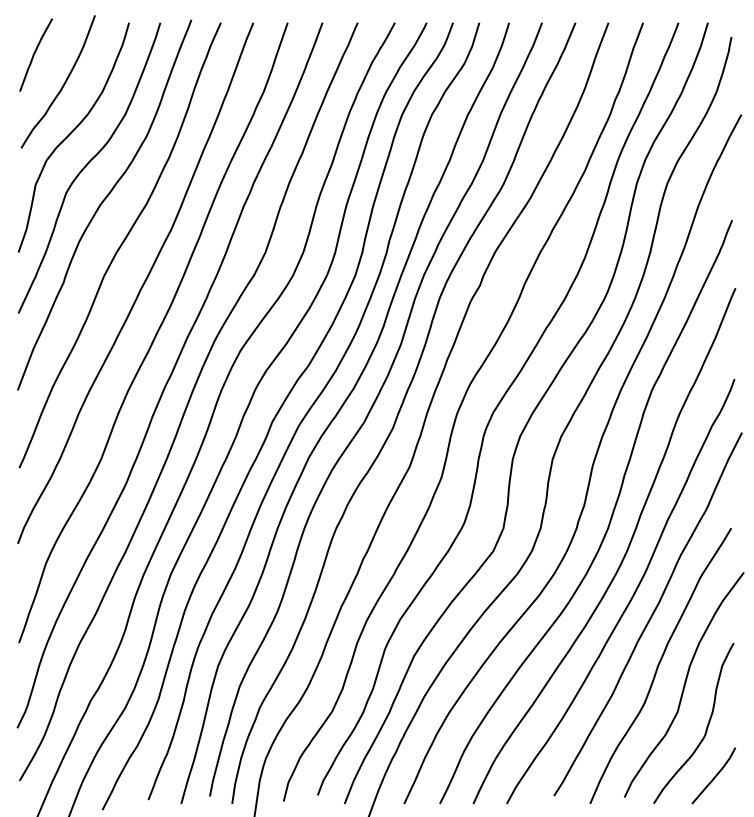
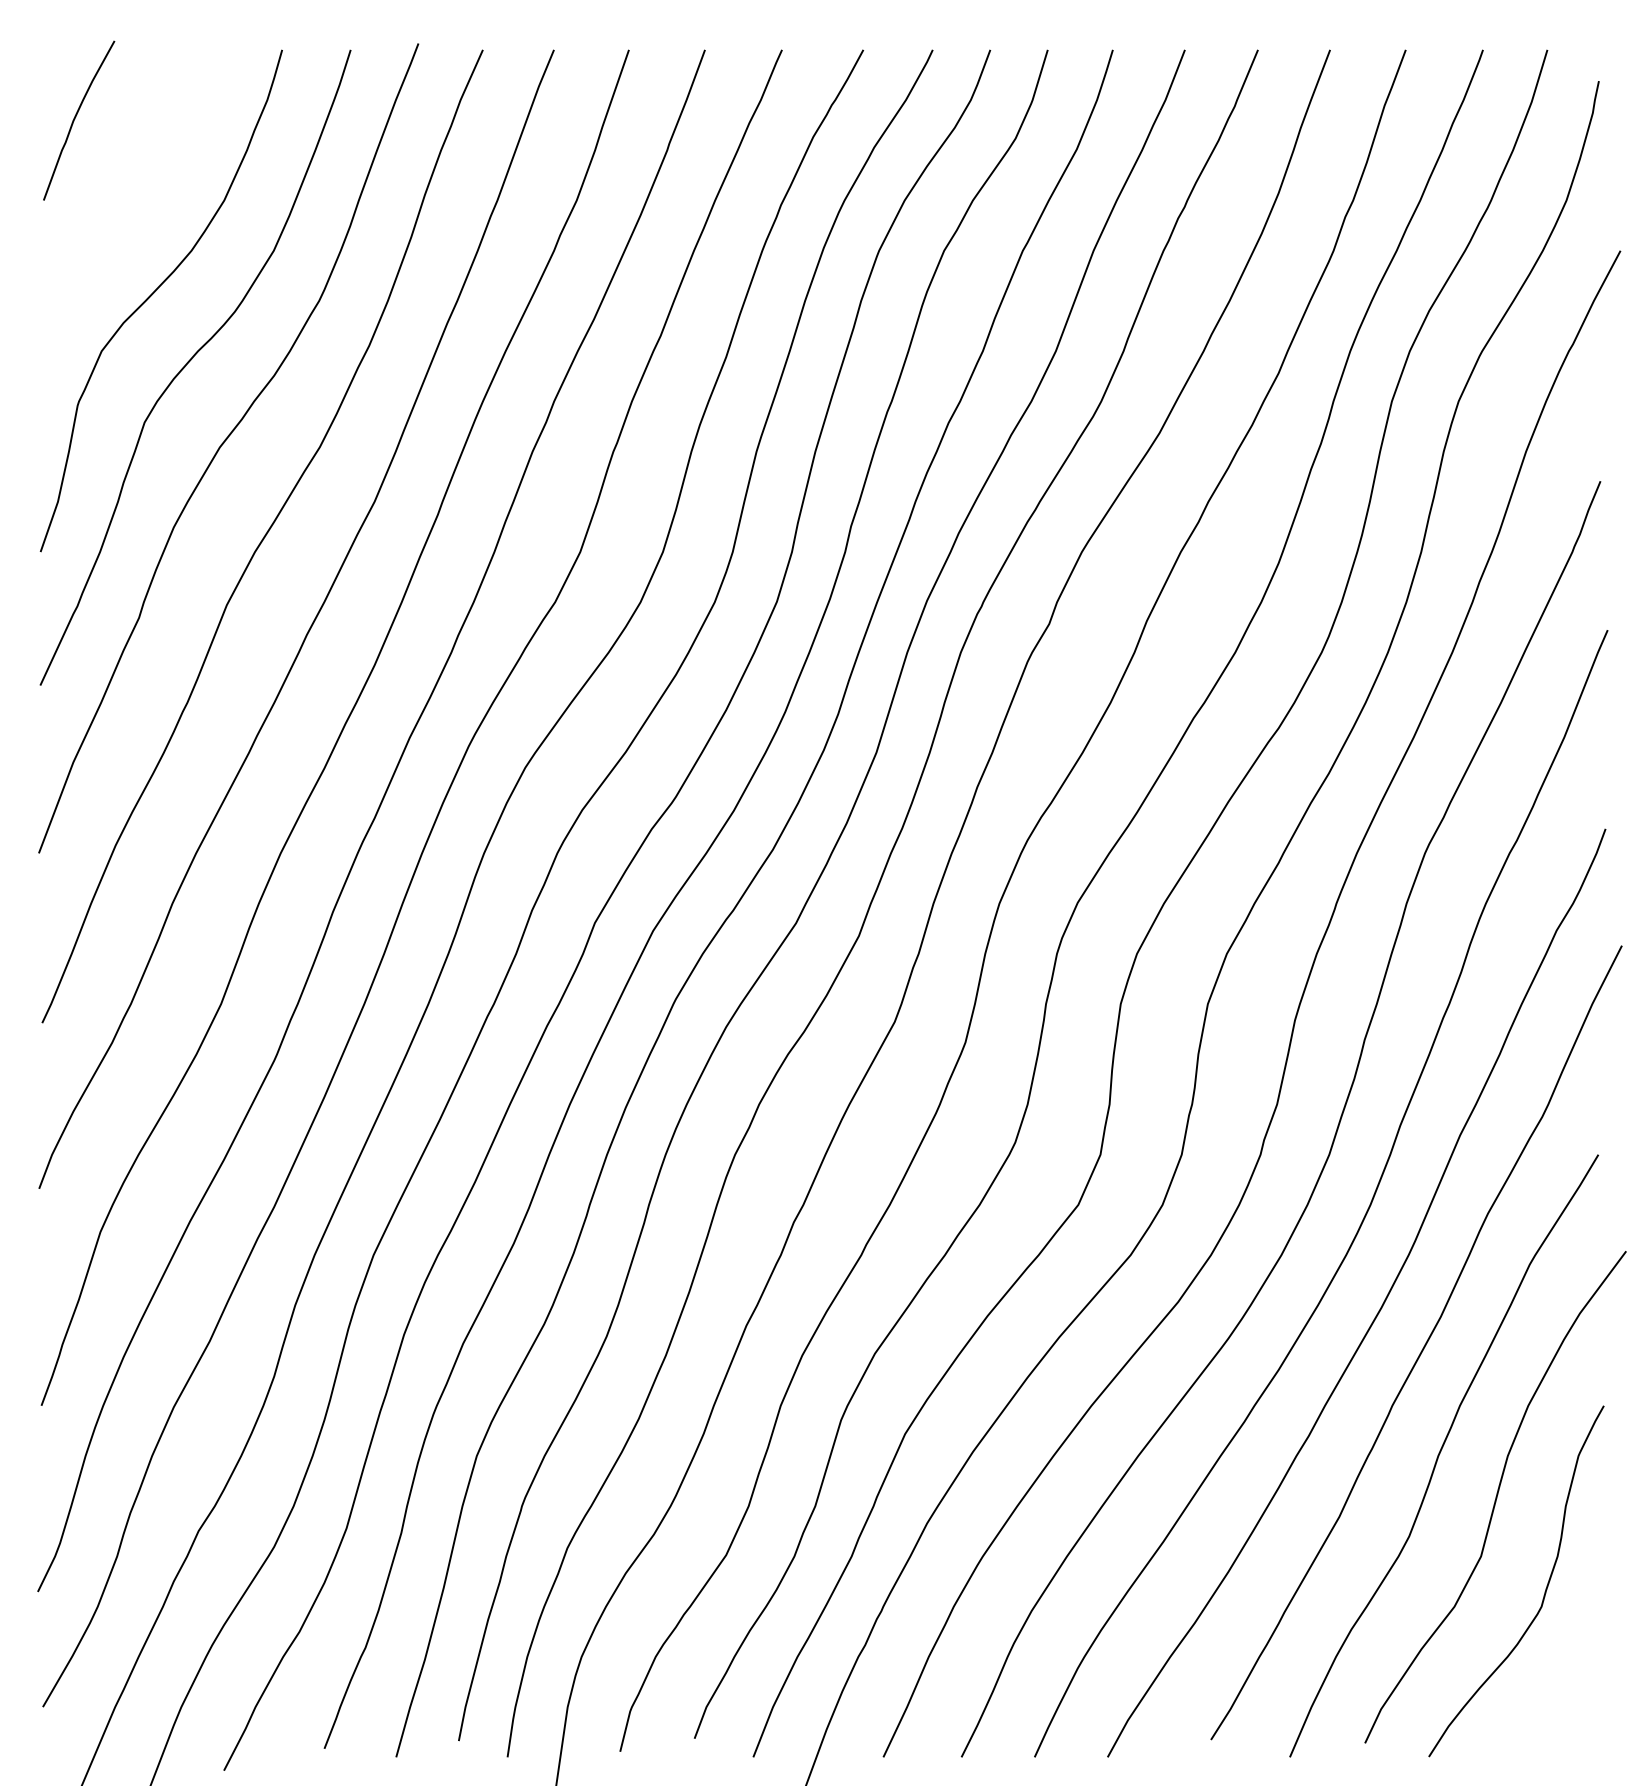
curve: (63, 83) -> (138, 182), removed
curve: (714, 776) -> (1561, 1697), removed

